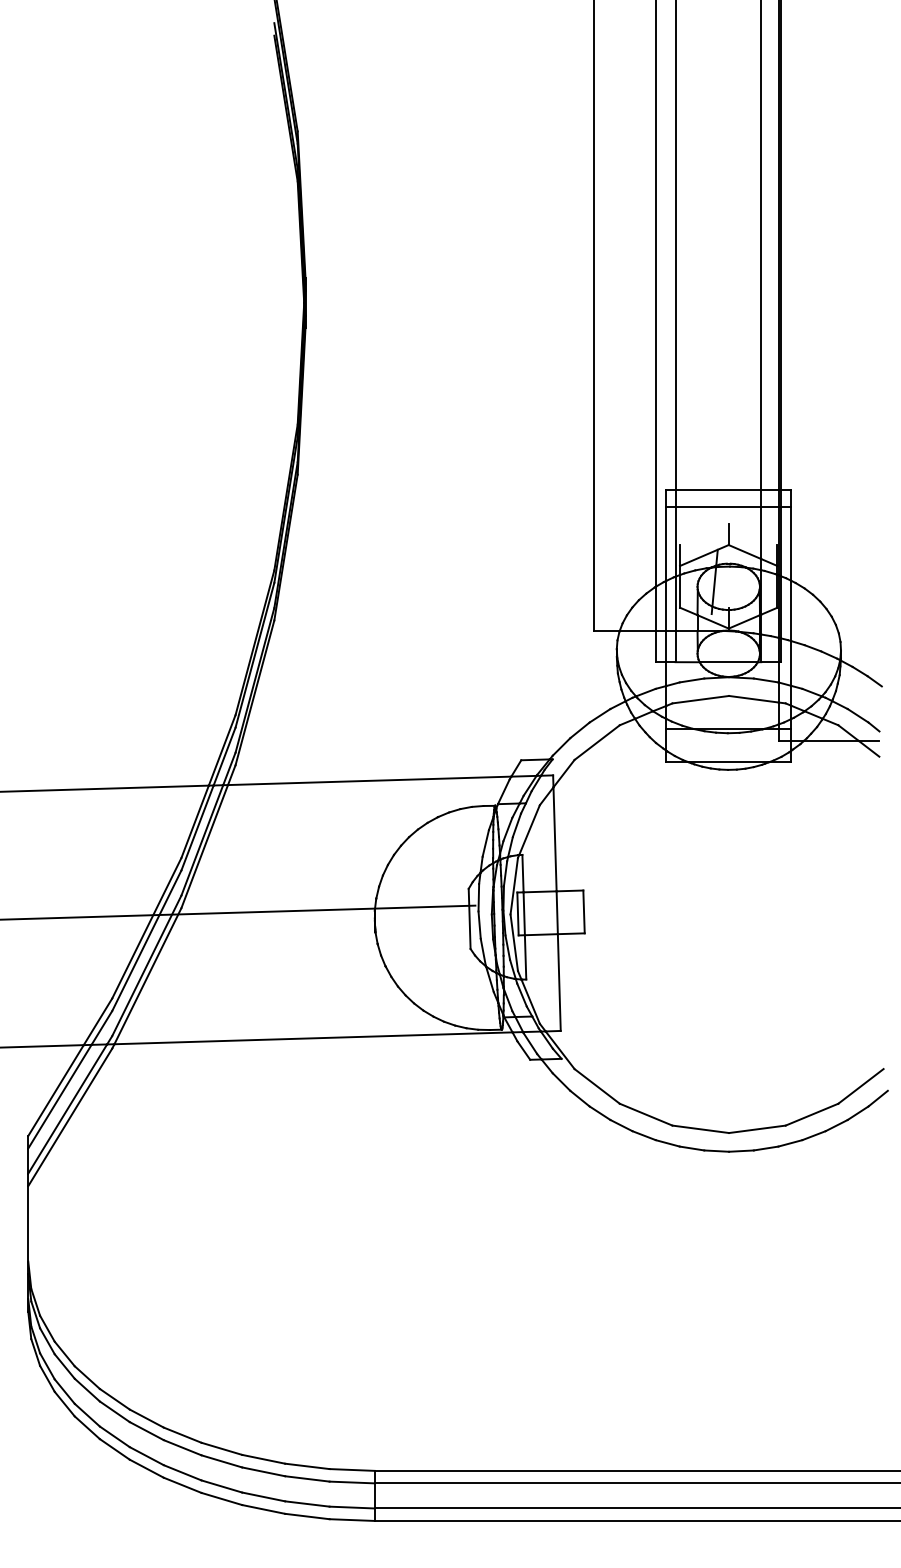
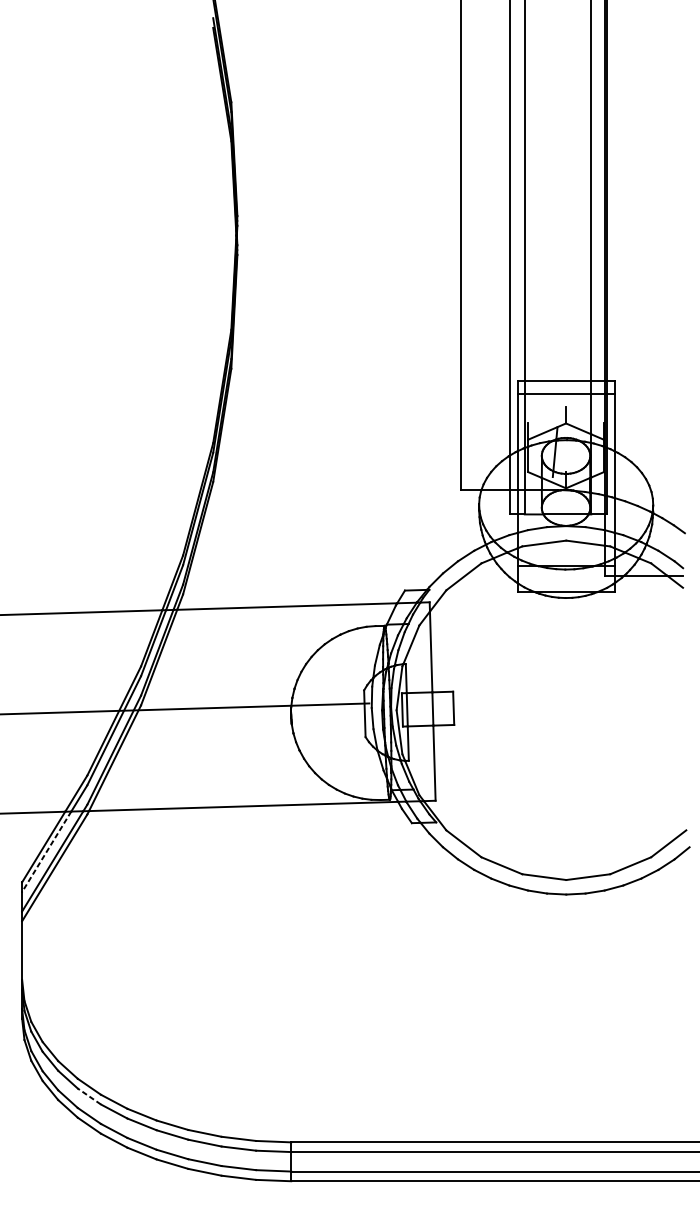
line: (59, 1096) -> (46, 851), solid -> dashed
line: (114, 1411) -> (89, 1096), solid -> dashed

